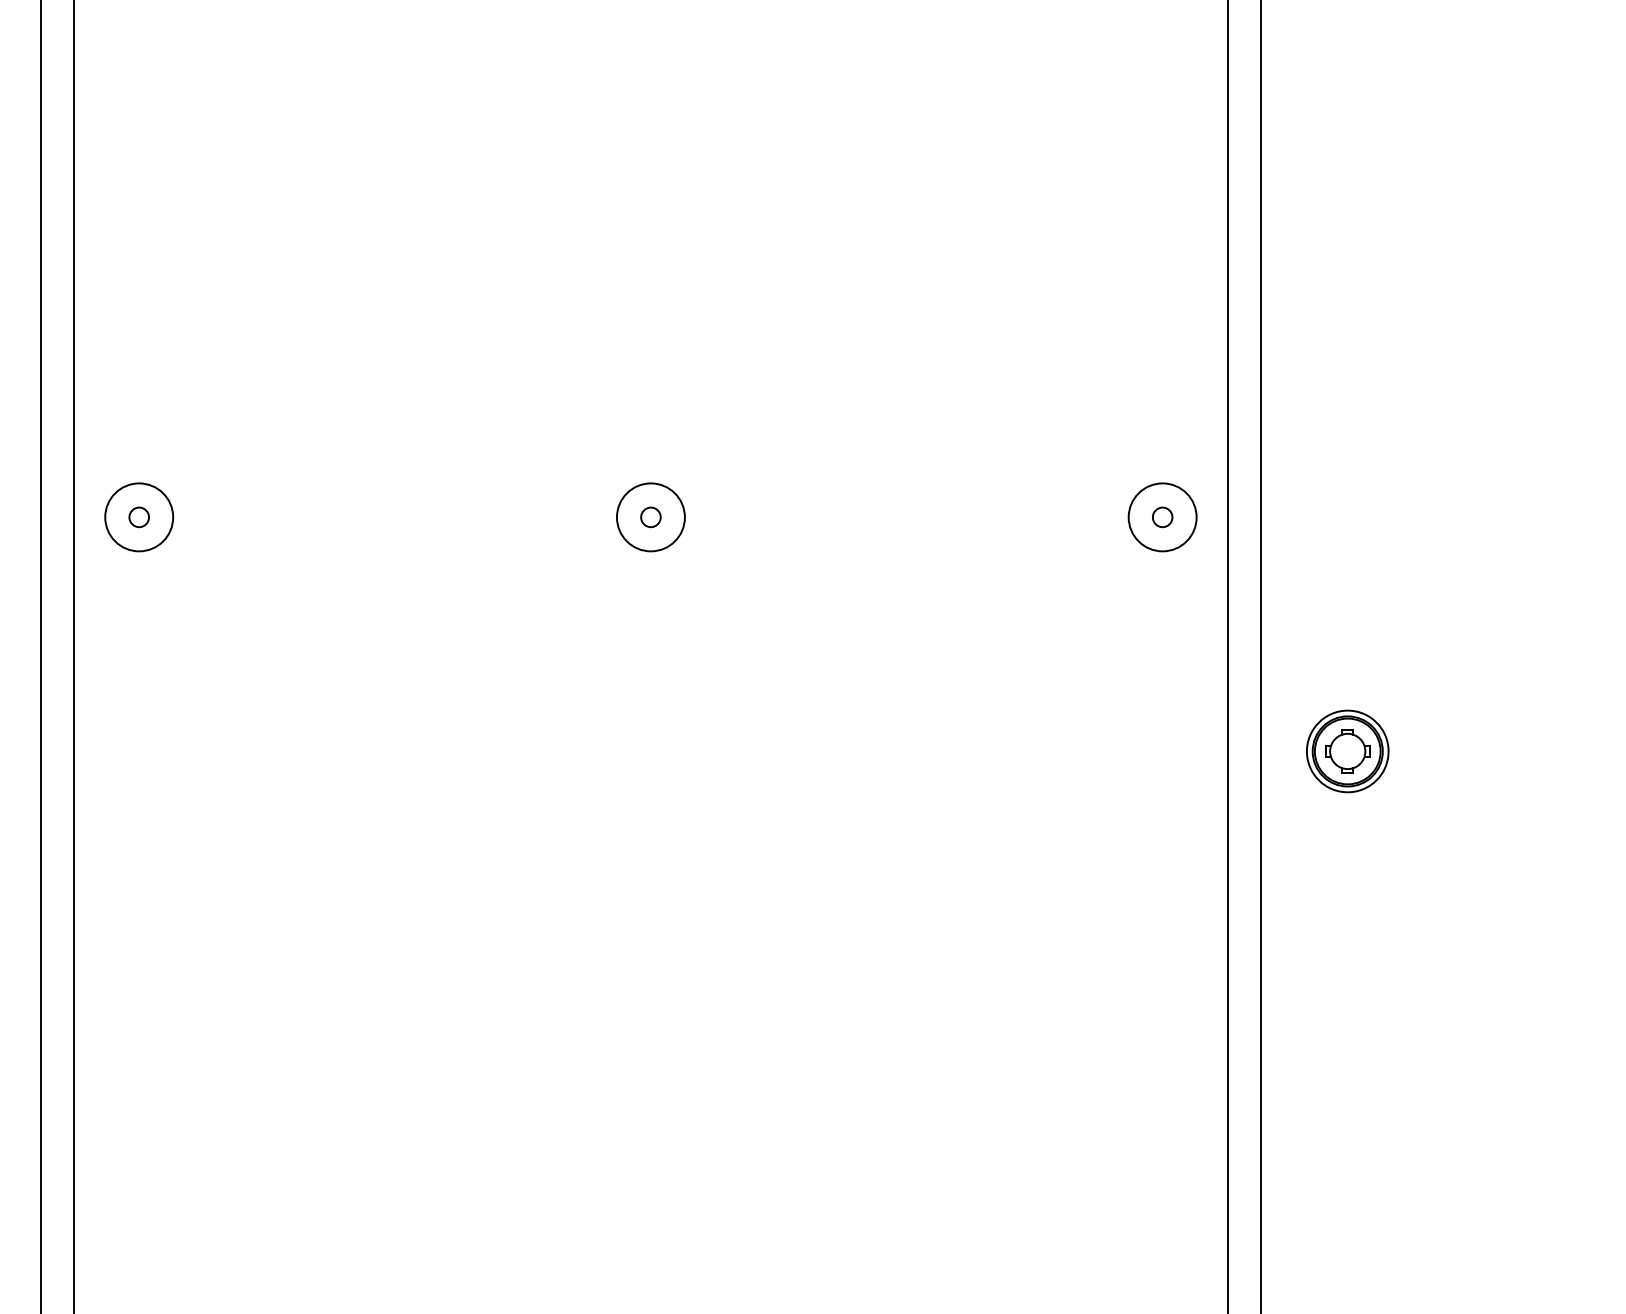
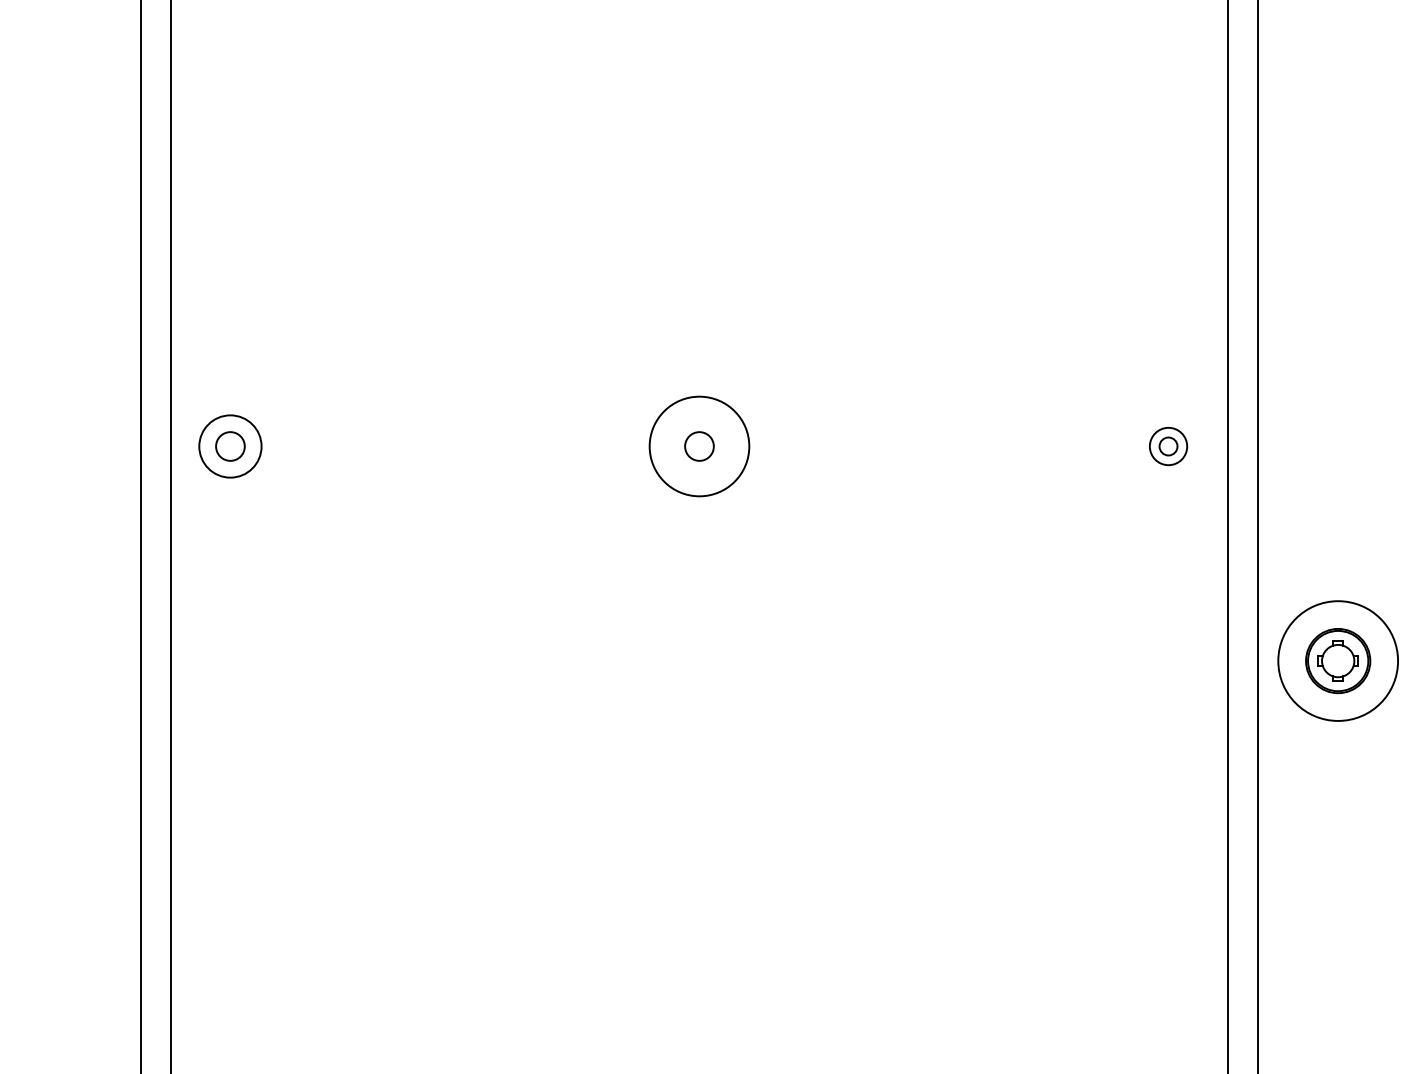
circle: (139, 517) -> (230, 446), size x1.6
circle: (650, 517) -> (699, 446), size x1.6
circle: (650, 517) -> (699, 446), size x1.6
circle: (1162, 517) -> (1168, 446), size x0.6
circle: (1347, 751) -> (1337, 661), size x1.6

